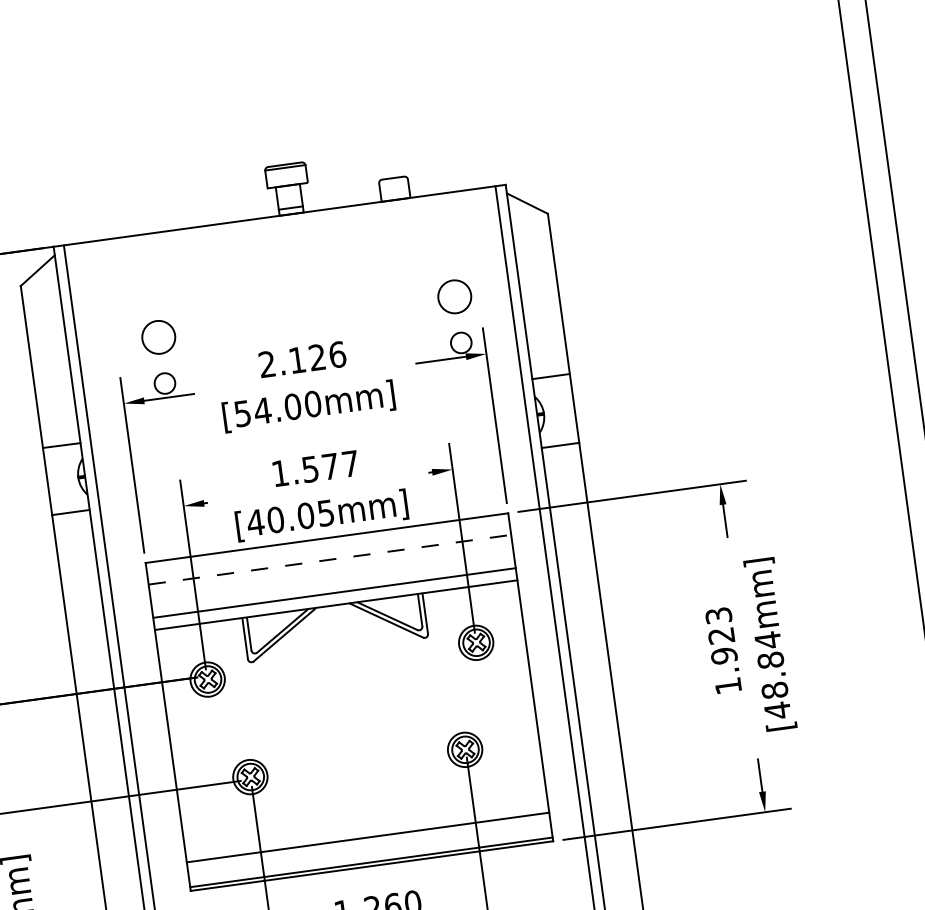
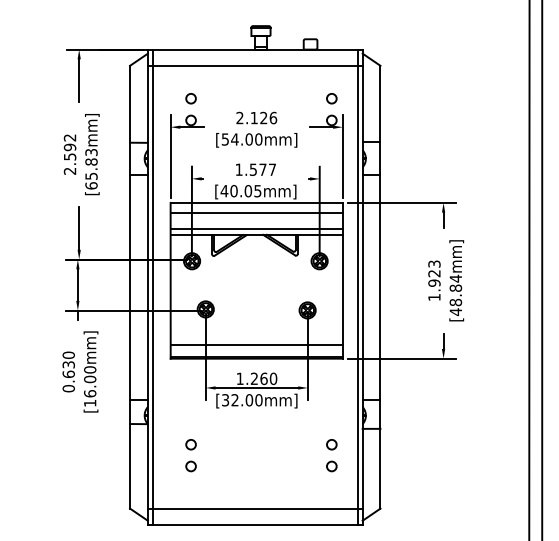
line: (282, 249) -> (254, 65), added
circle: (454, 296) -> (331, 98), size x0.62
circle: (157, 337) -> (190, 98), size x0.62
line: (331, 560) -> (257, 213), dashed -> solid

